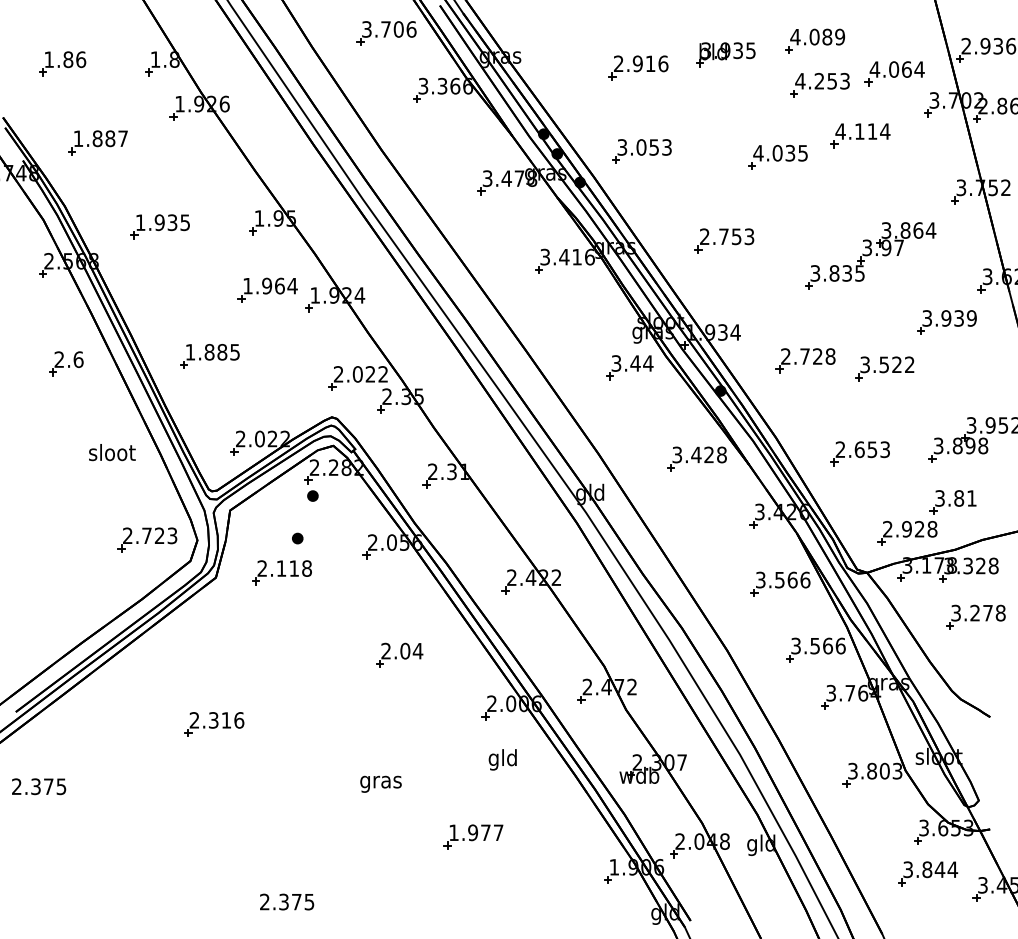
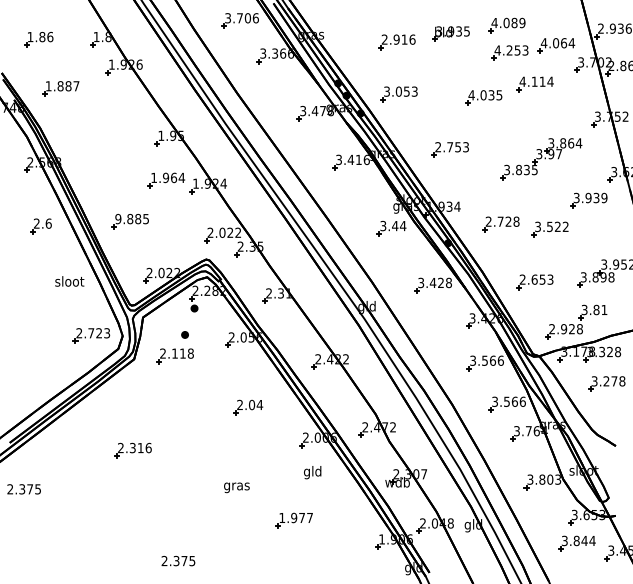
part: (158, 225) -> (98, 140), removed
text: (190, 351) -> (118, 218), 1.885 -> 9.885

